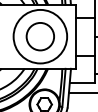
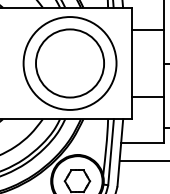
circle: (40, 36) -> (70, 63), size x1.43

